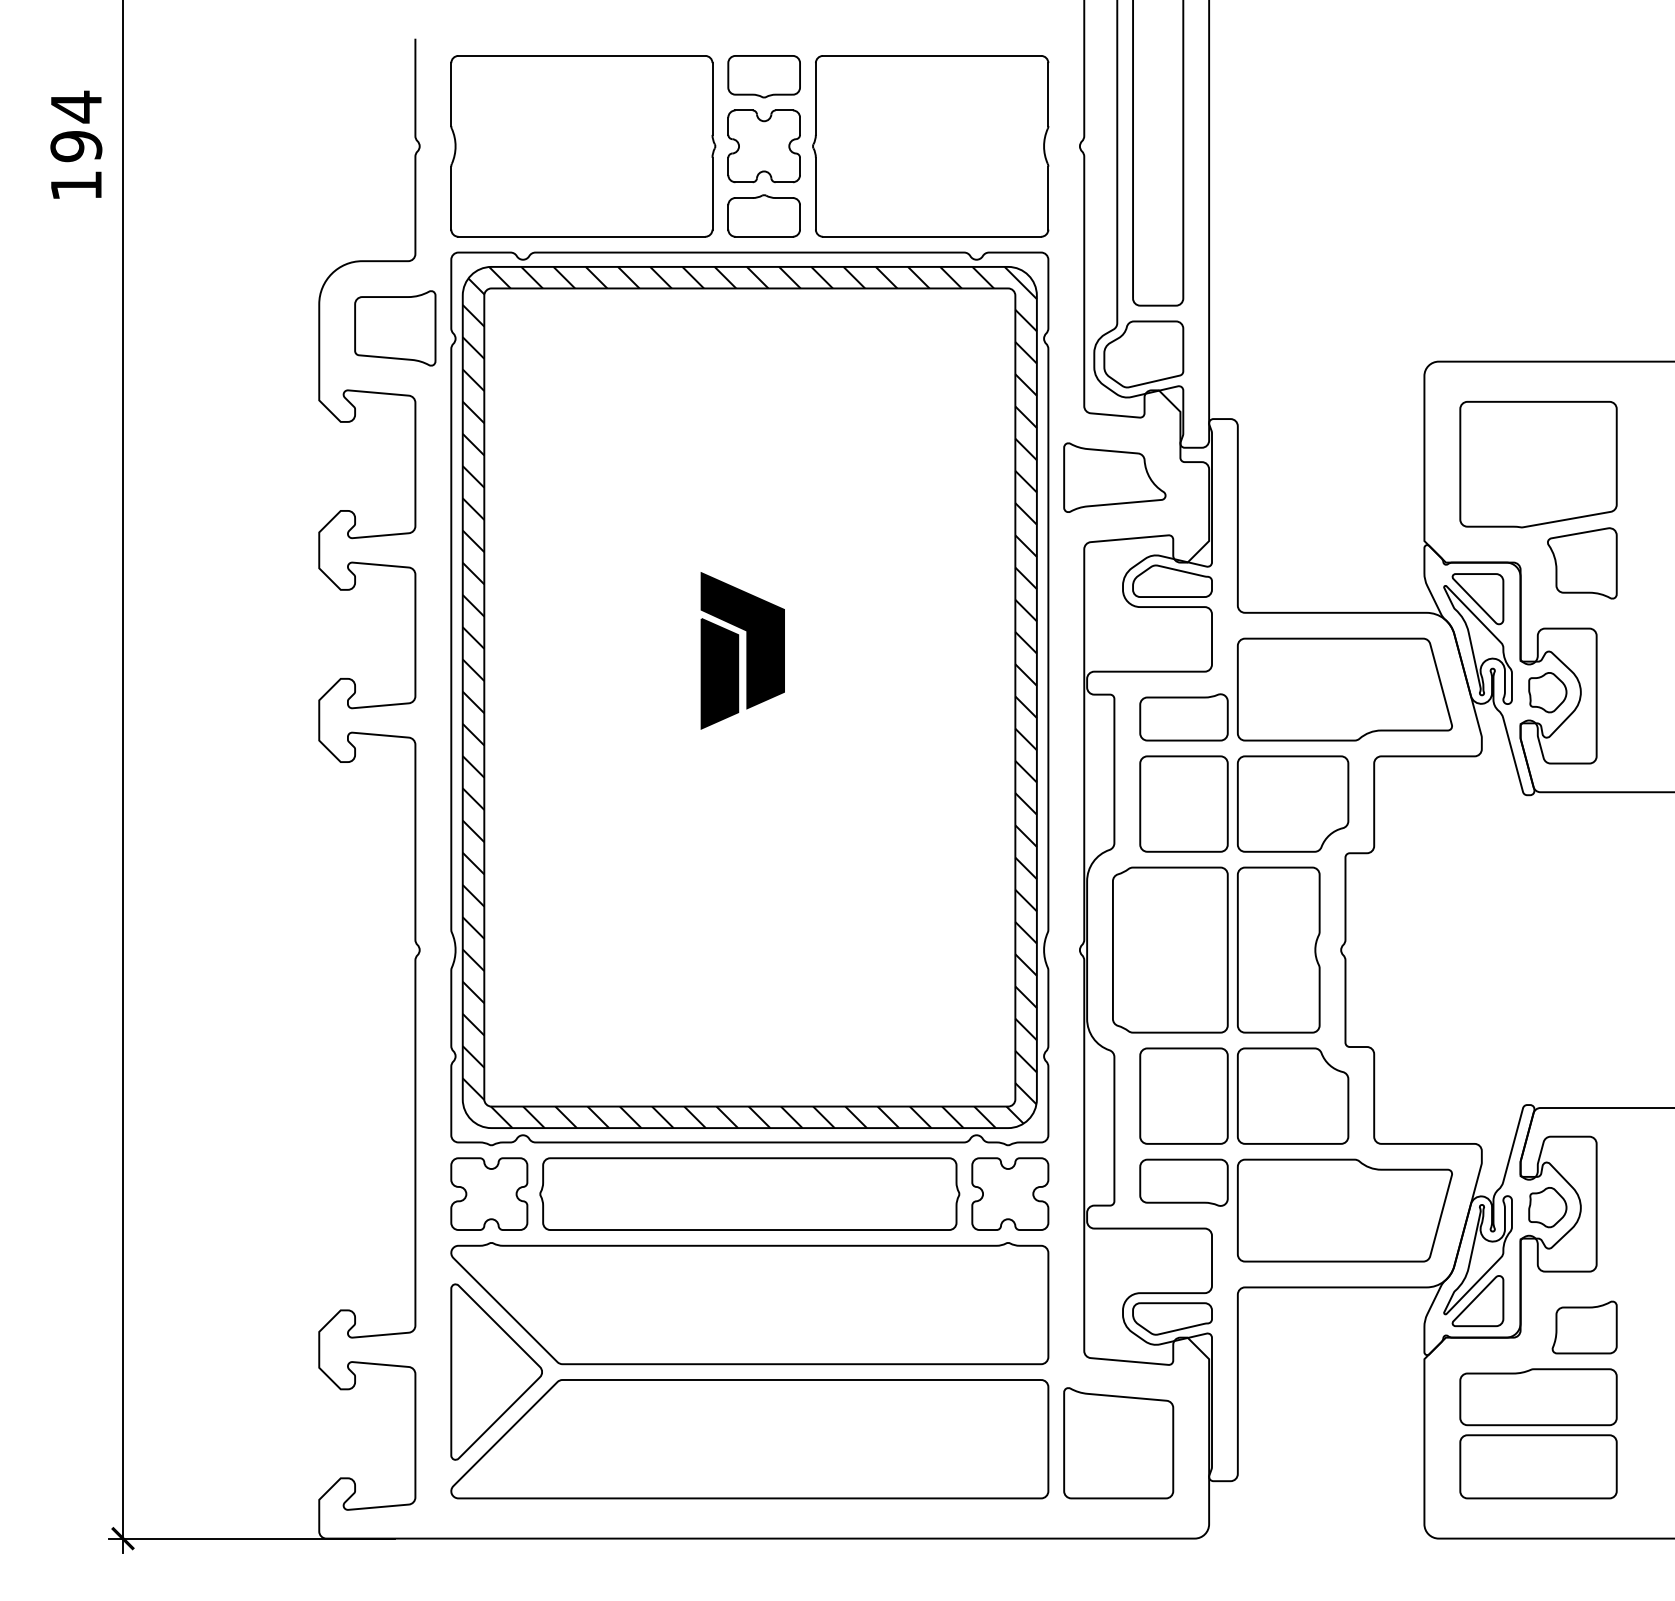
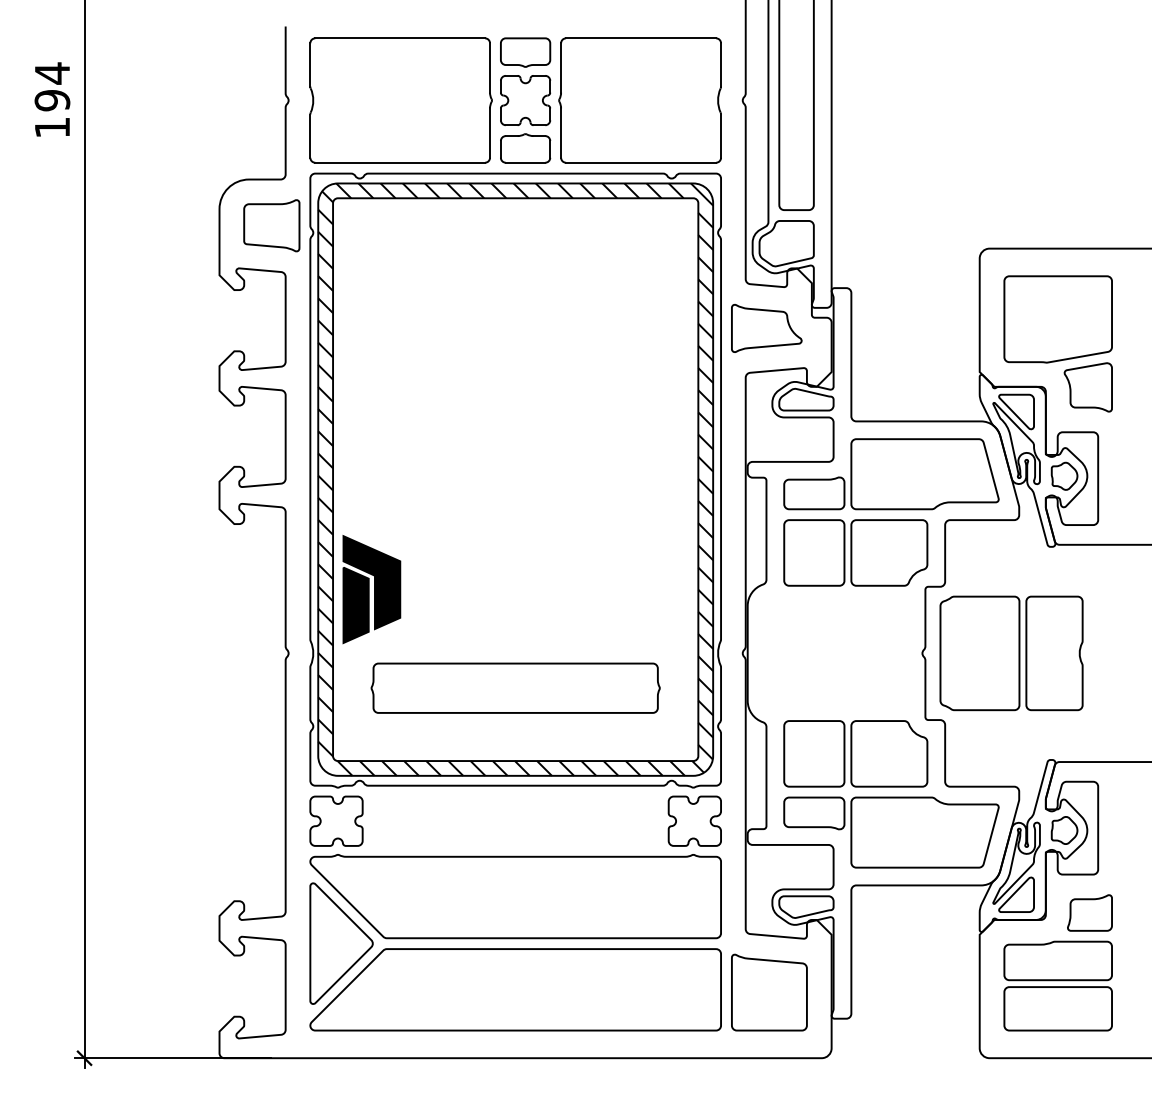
part: (742, 650) -> (371, 589), moved
part: (1216, 950) -> (1011, 653), moved
part: (749, 1193) -> (515, 687), moved

